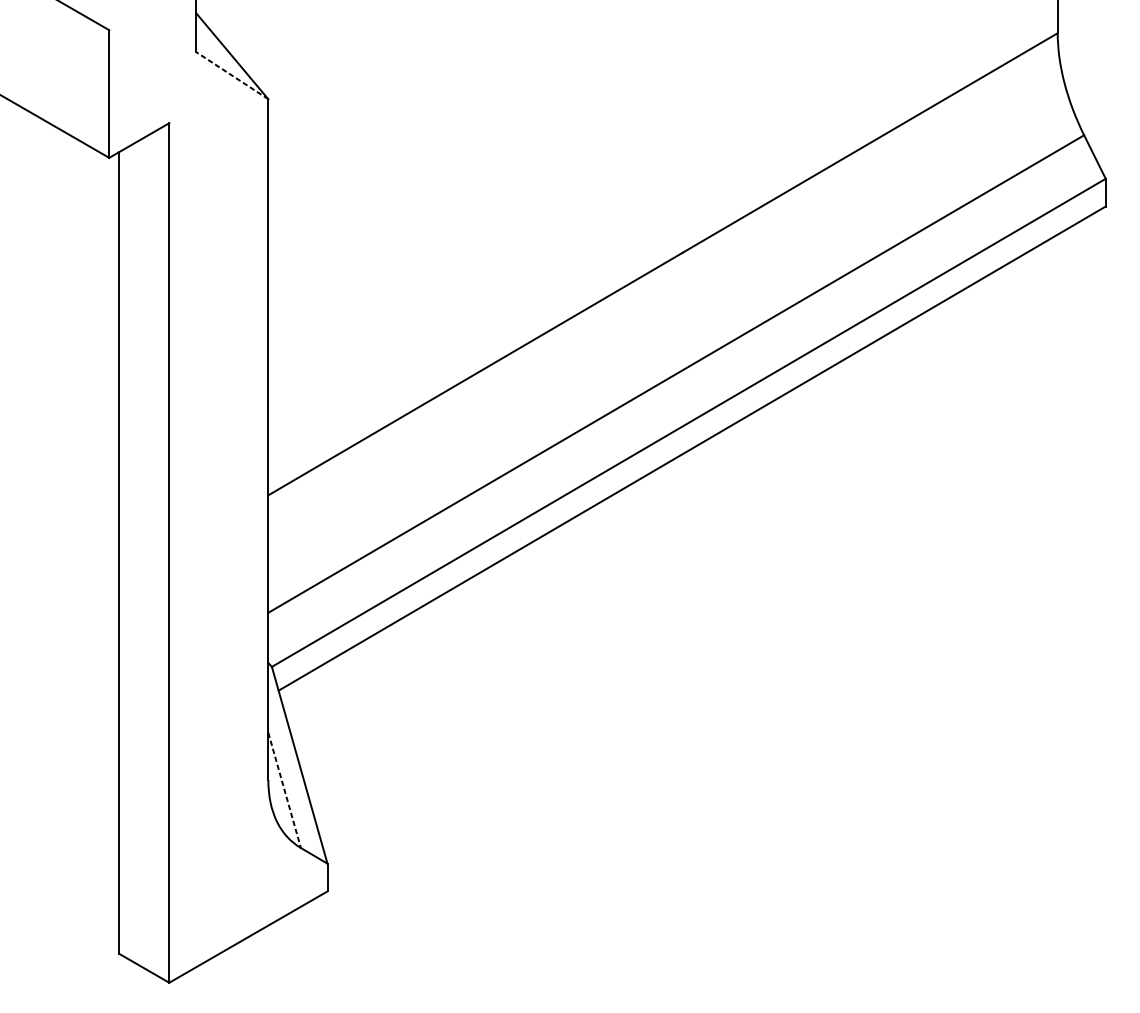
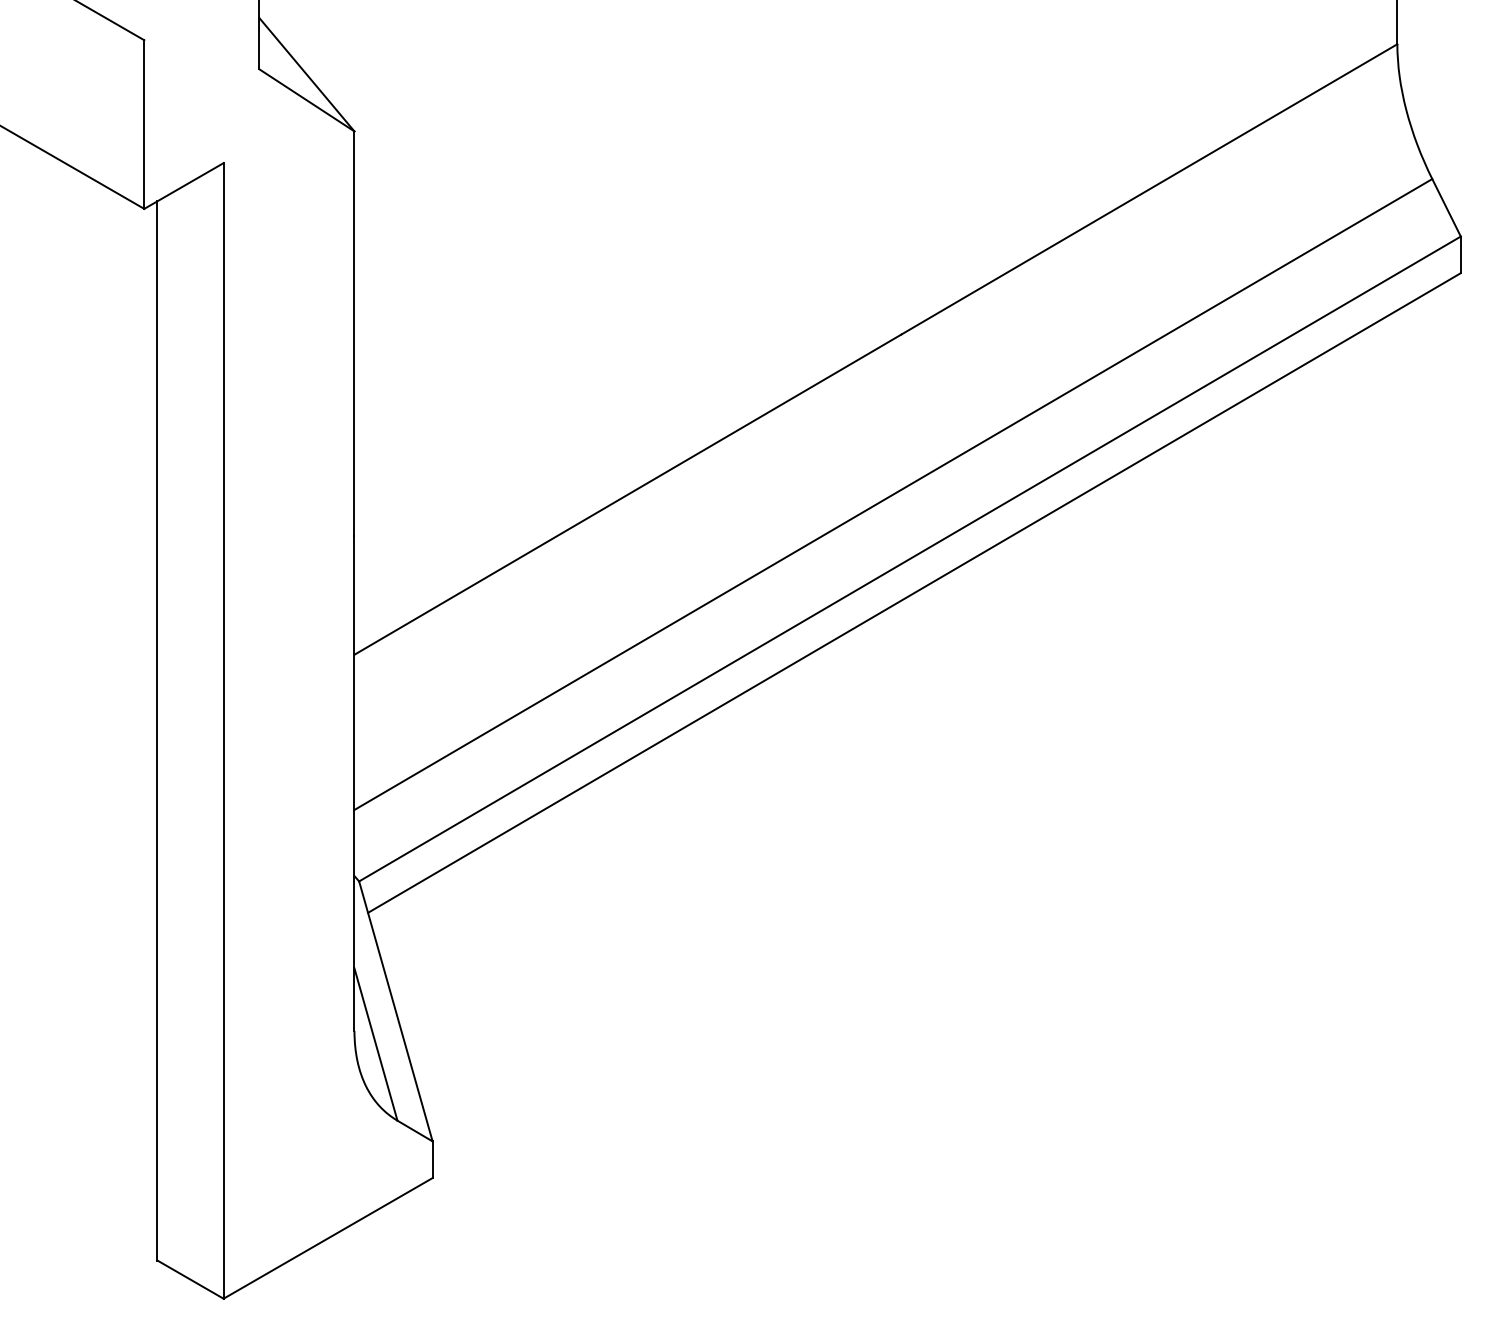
line: (232, 75) -> (306, 100), dashed -> solid
line: (285, 791) -> (376, 1045), dashed -> solid

